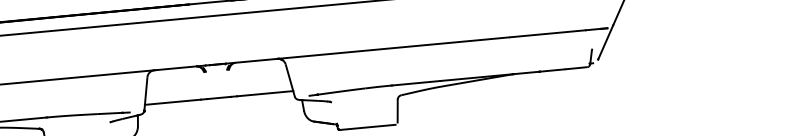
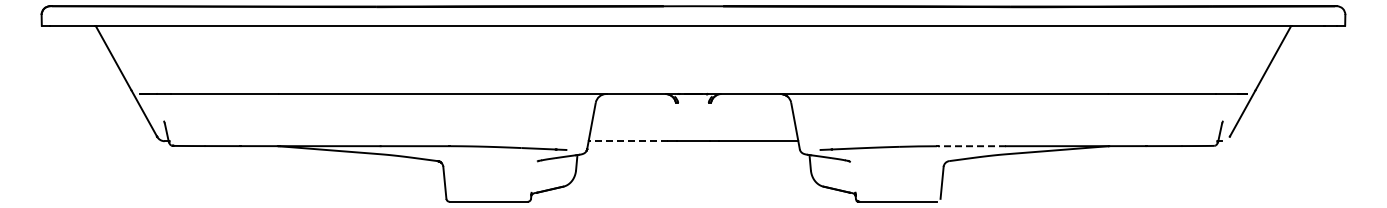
line: (416, 83) -> (971, 146), solid -> dashed
line: (173, 102) -> (628, 141), solid -> dashed

